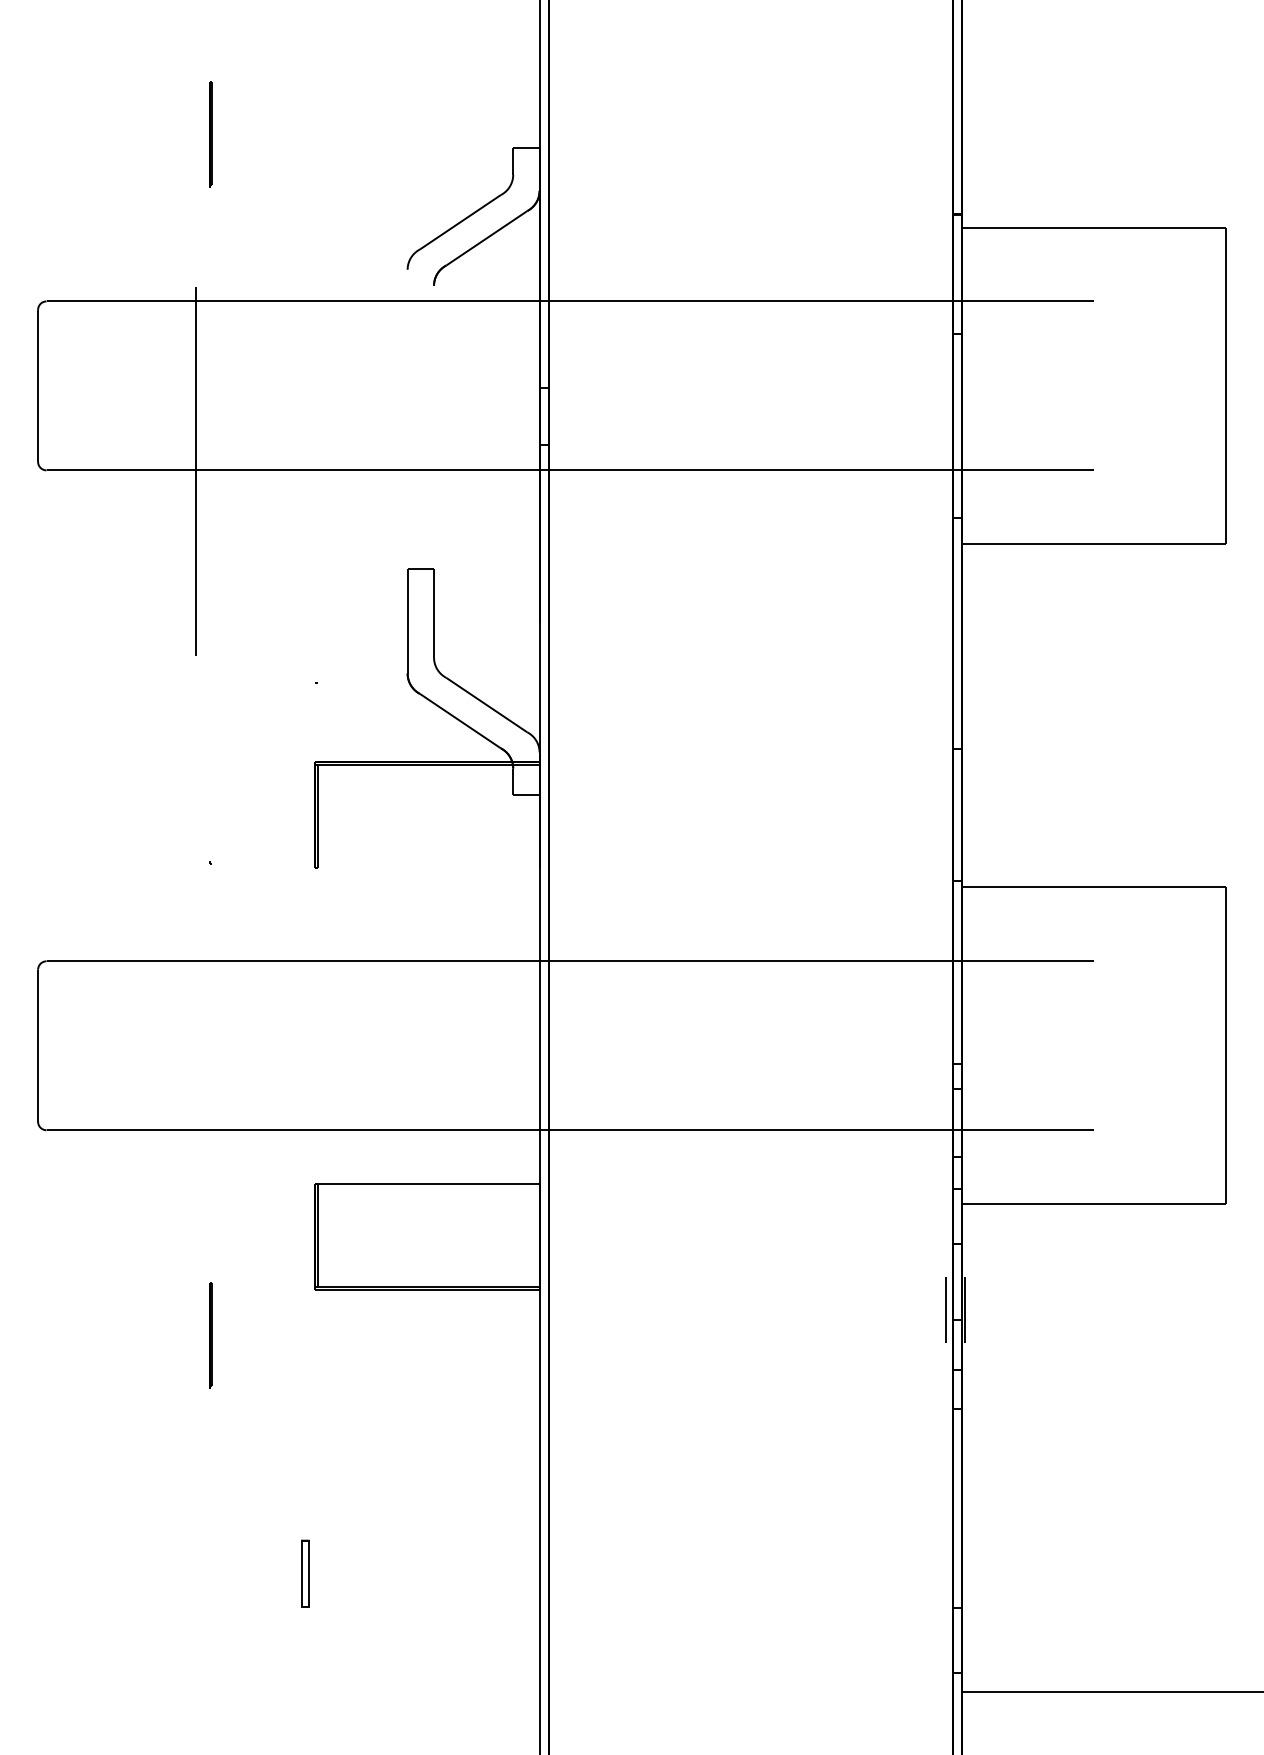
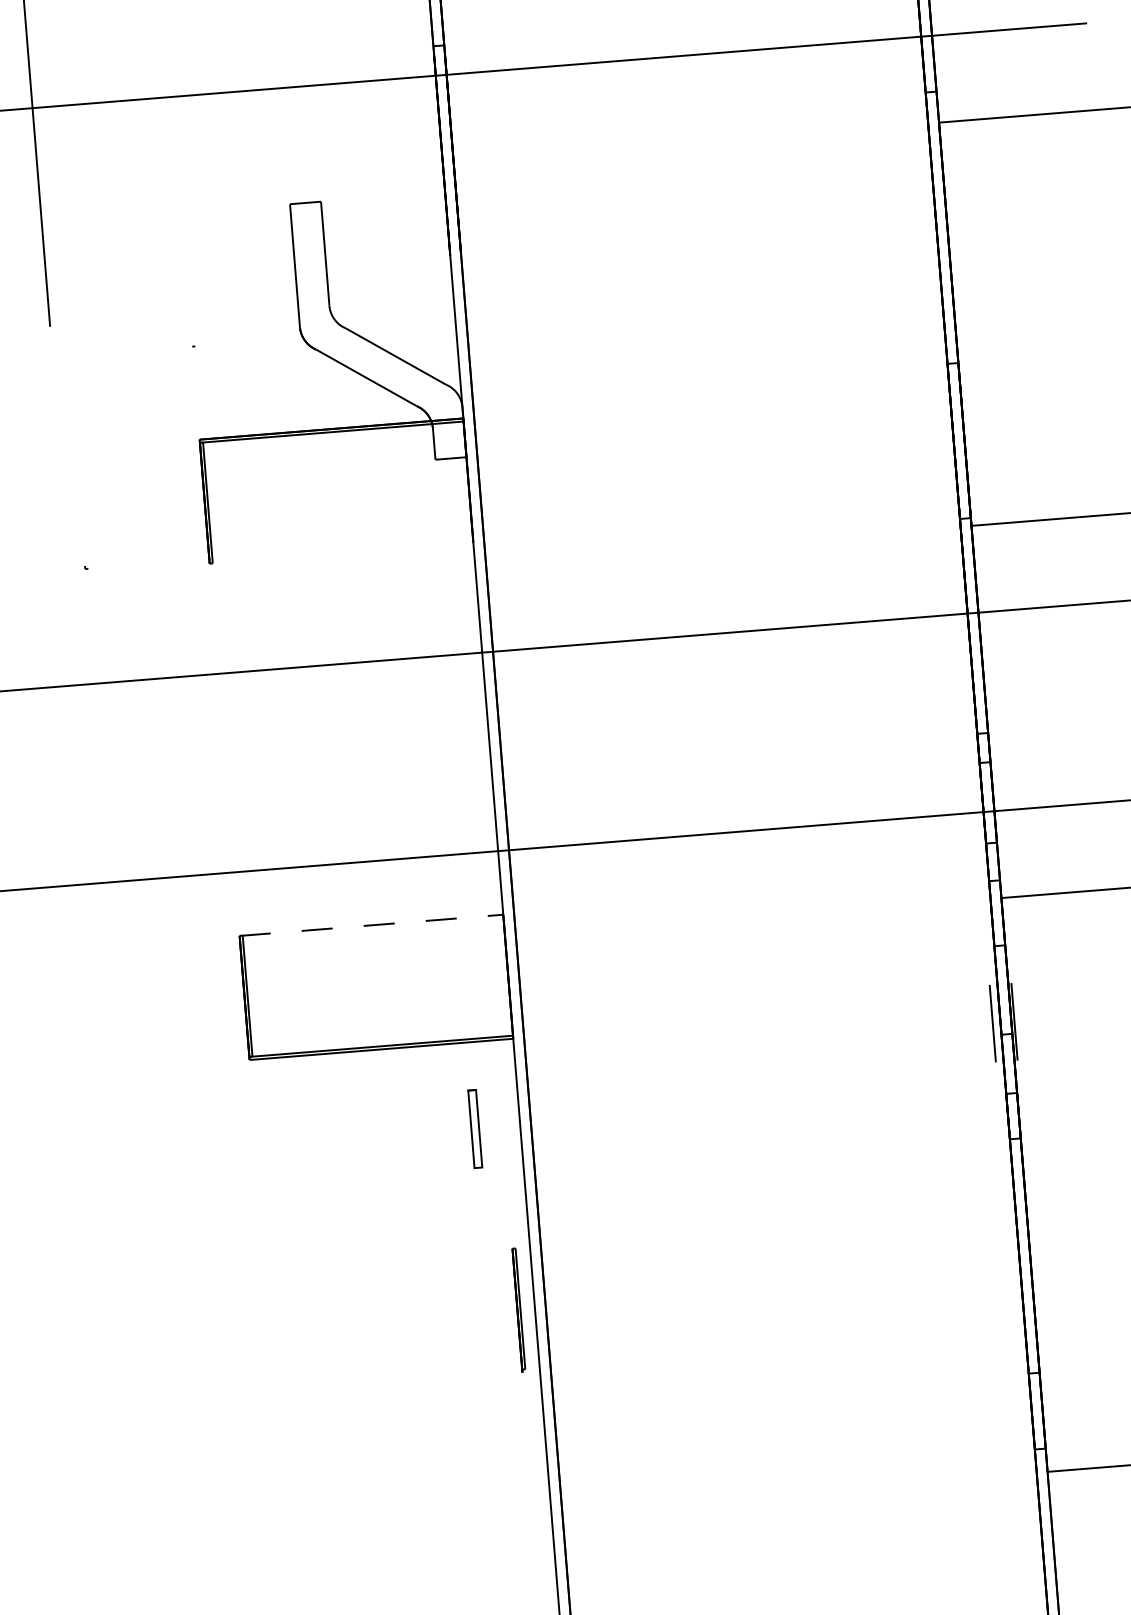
line: (427, 1184) -> (371, 925), solid -> dashed
line: (210, 1335) -> (518, 1309), moved
part: (305, 1573) -> (475, 1128), moved

